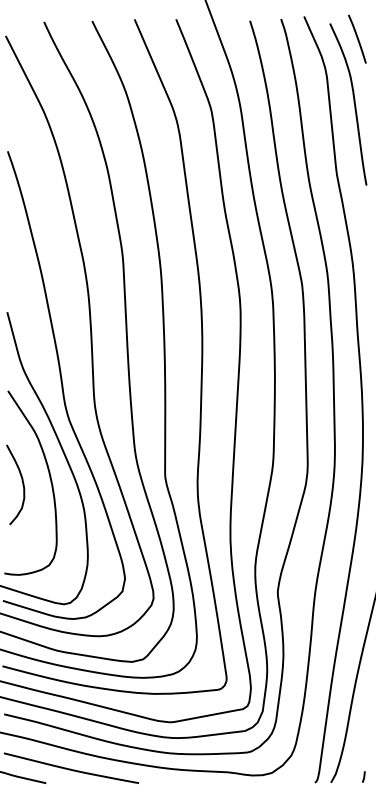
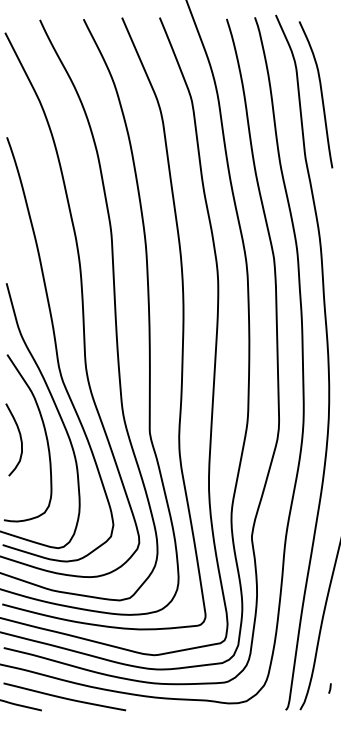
line: (357, 38) -> (324, 34), removed
line: (363, 776) -> (329, 688), moved

